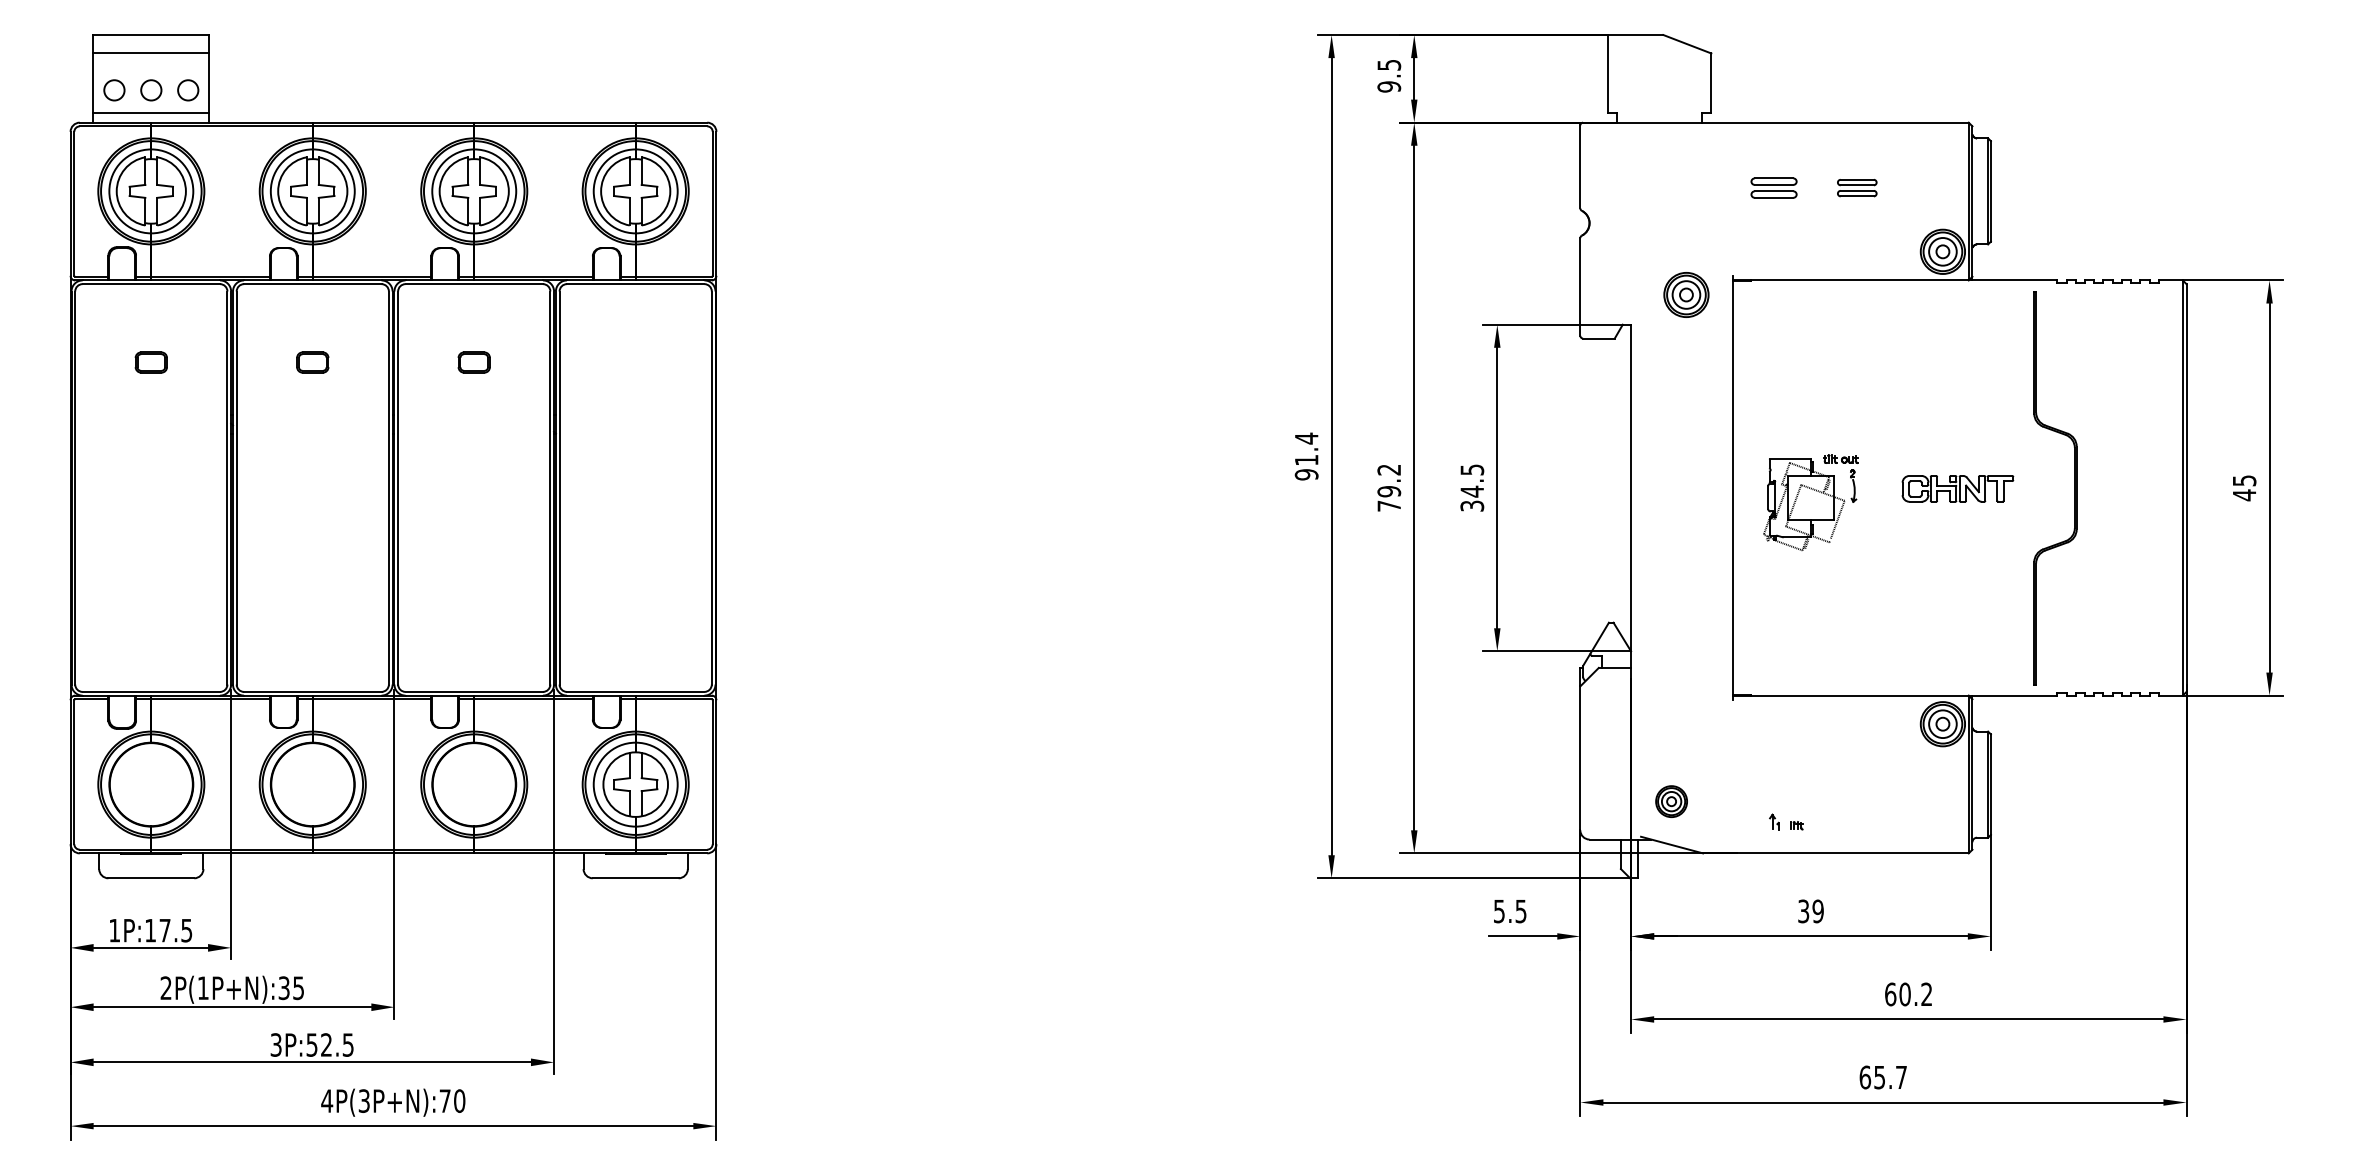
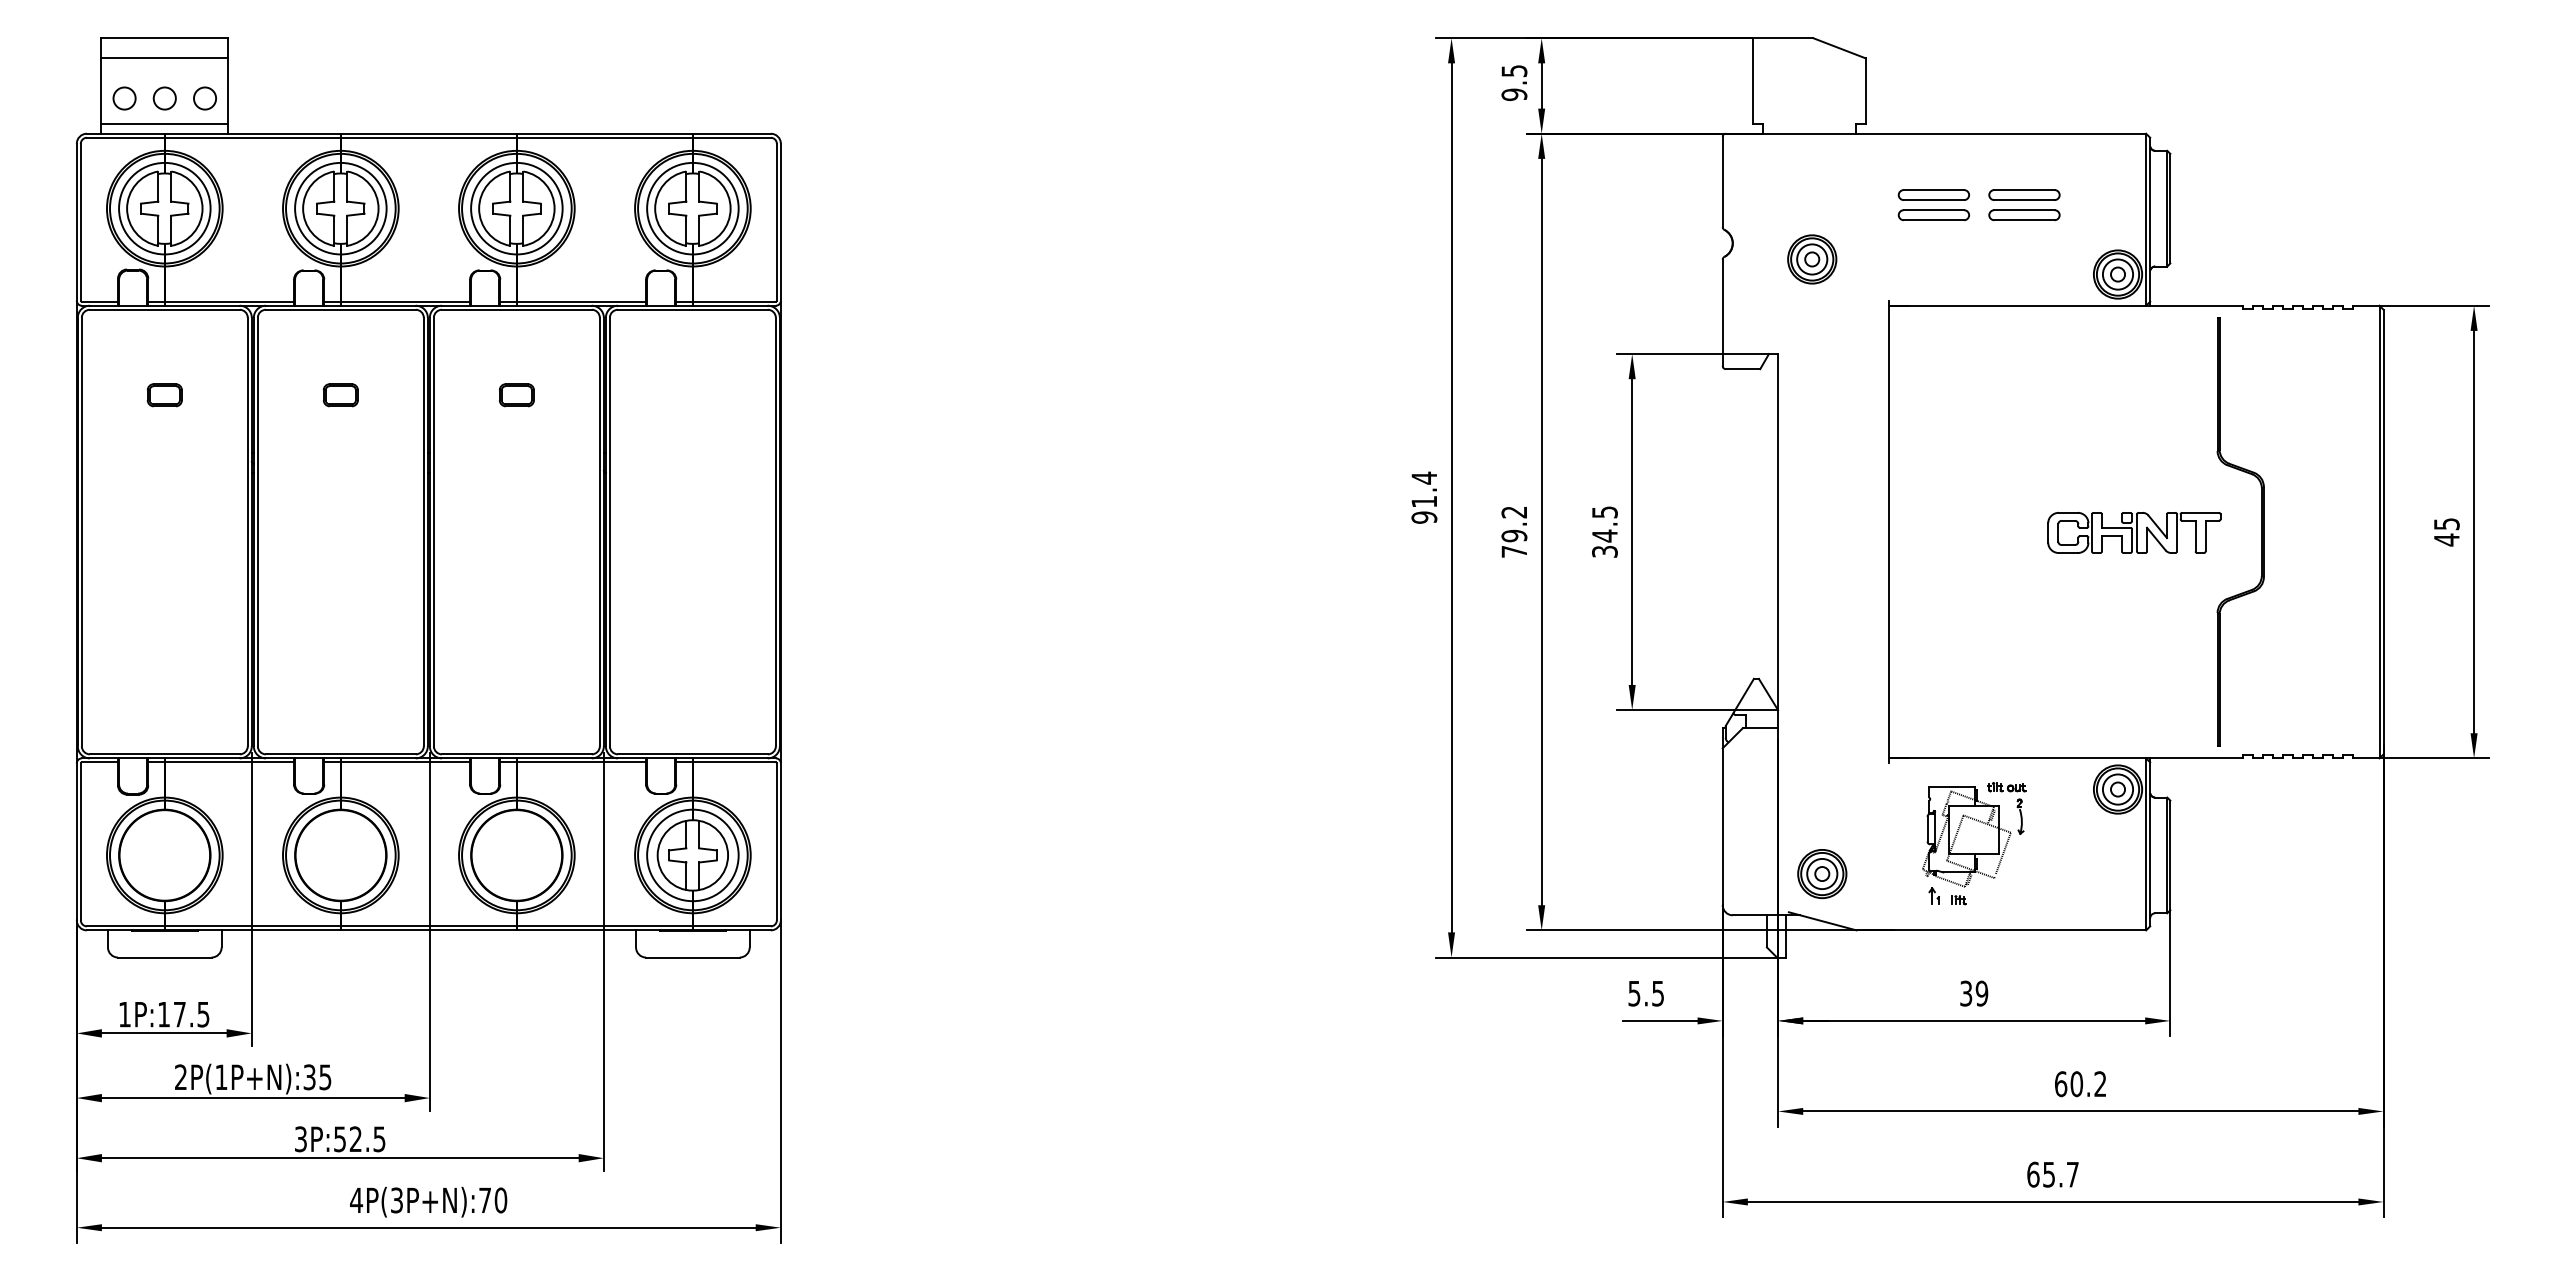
part: (1773, 187) -> (1933, 204), size x1.43
part: (1857, 187) -> (2024, 204), size x1.67
part: (1686, 294) -> (1812, 258), moved
part: (1957, 488) -> (2133, 532), size x1.43
part: (1810, 502) -> (1973, 834), moved
part: (1671, 801) -> (1822, 873), size x1.43

